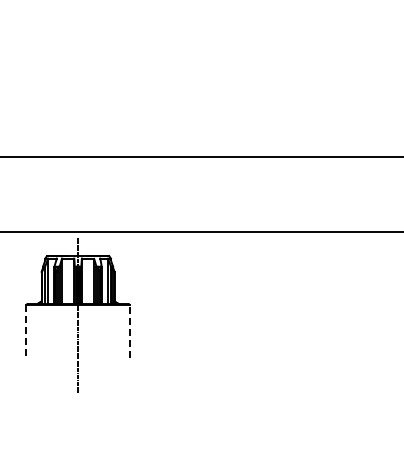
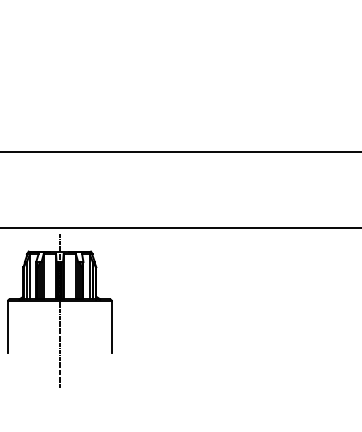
line: (129, 331) -> (111, 327), dashed -> solid
line: (26, 332) -> (8, 328), dashed -> solid

